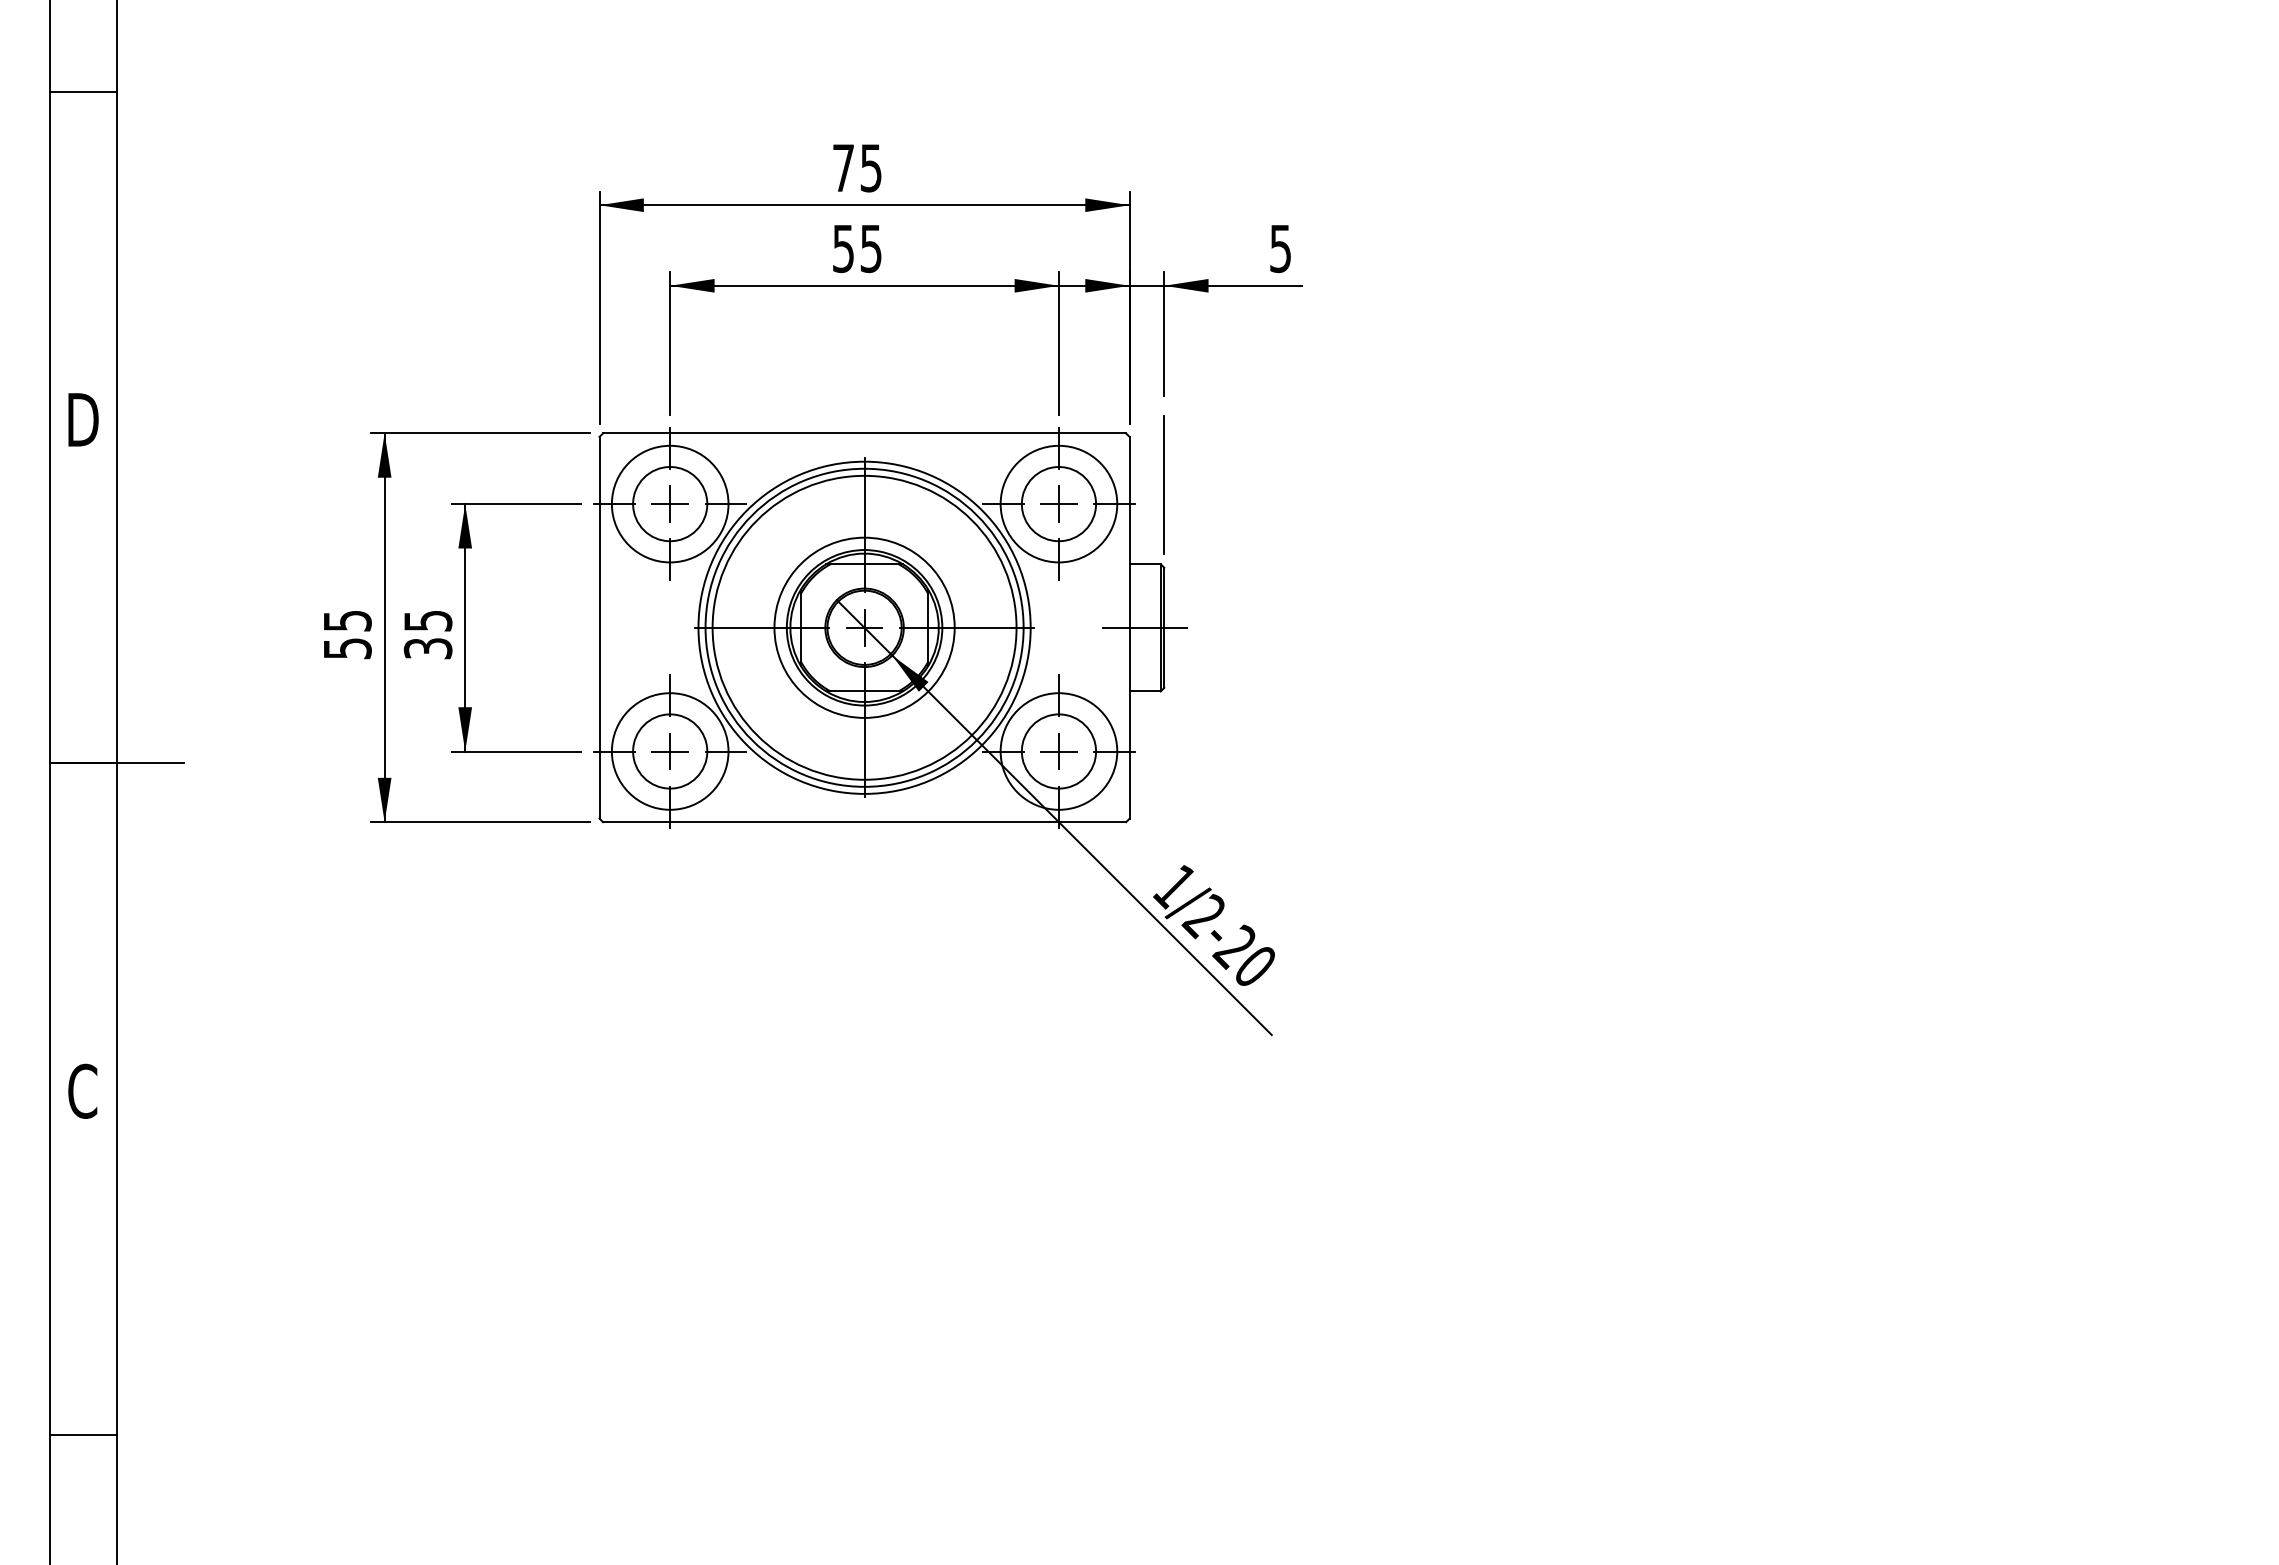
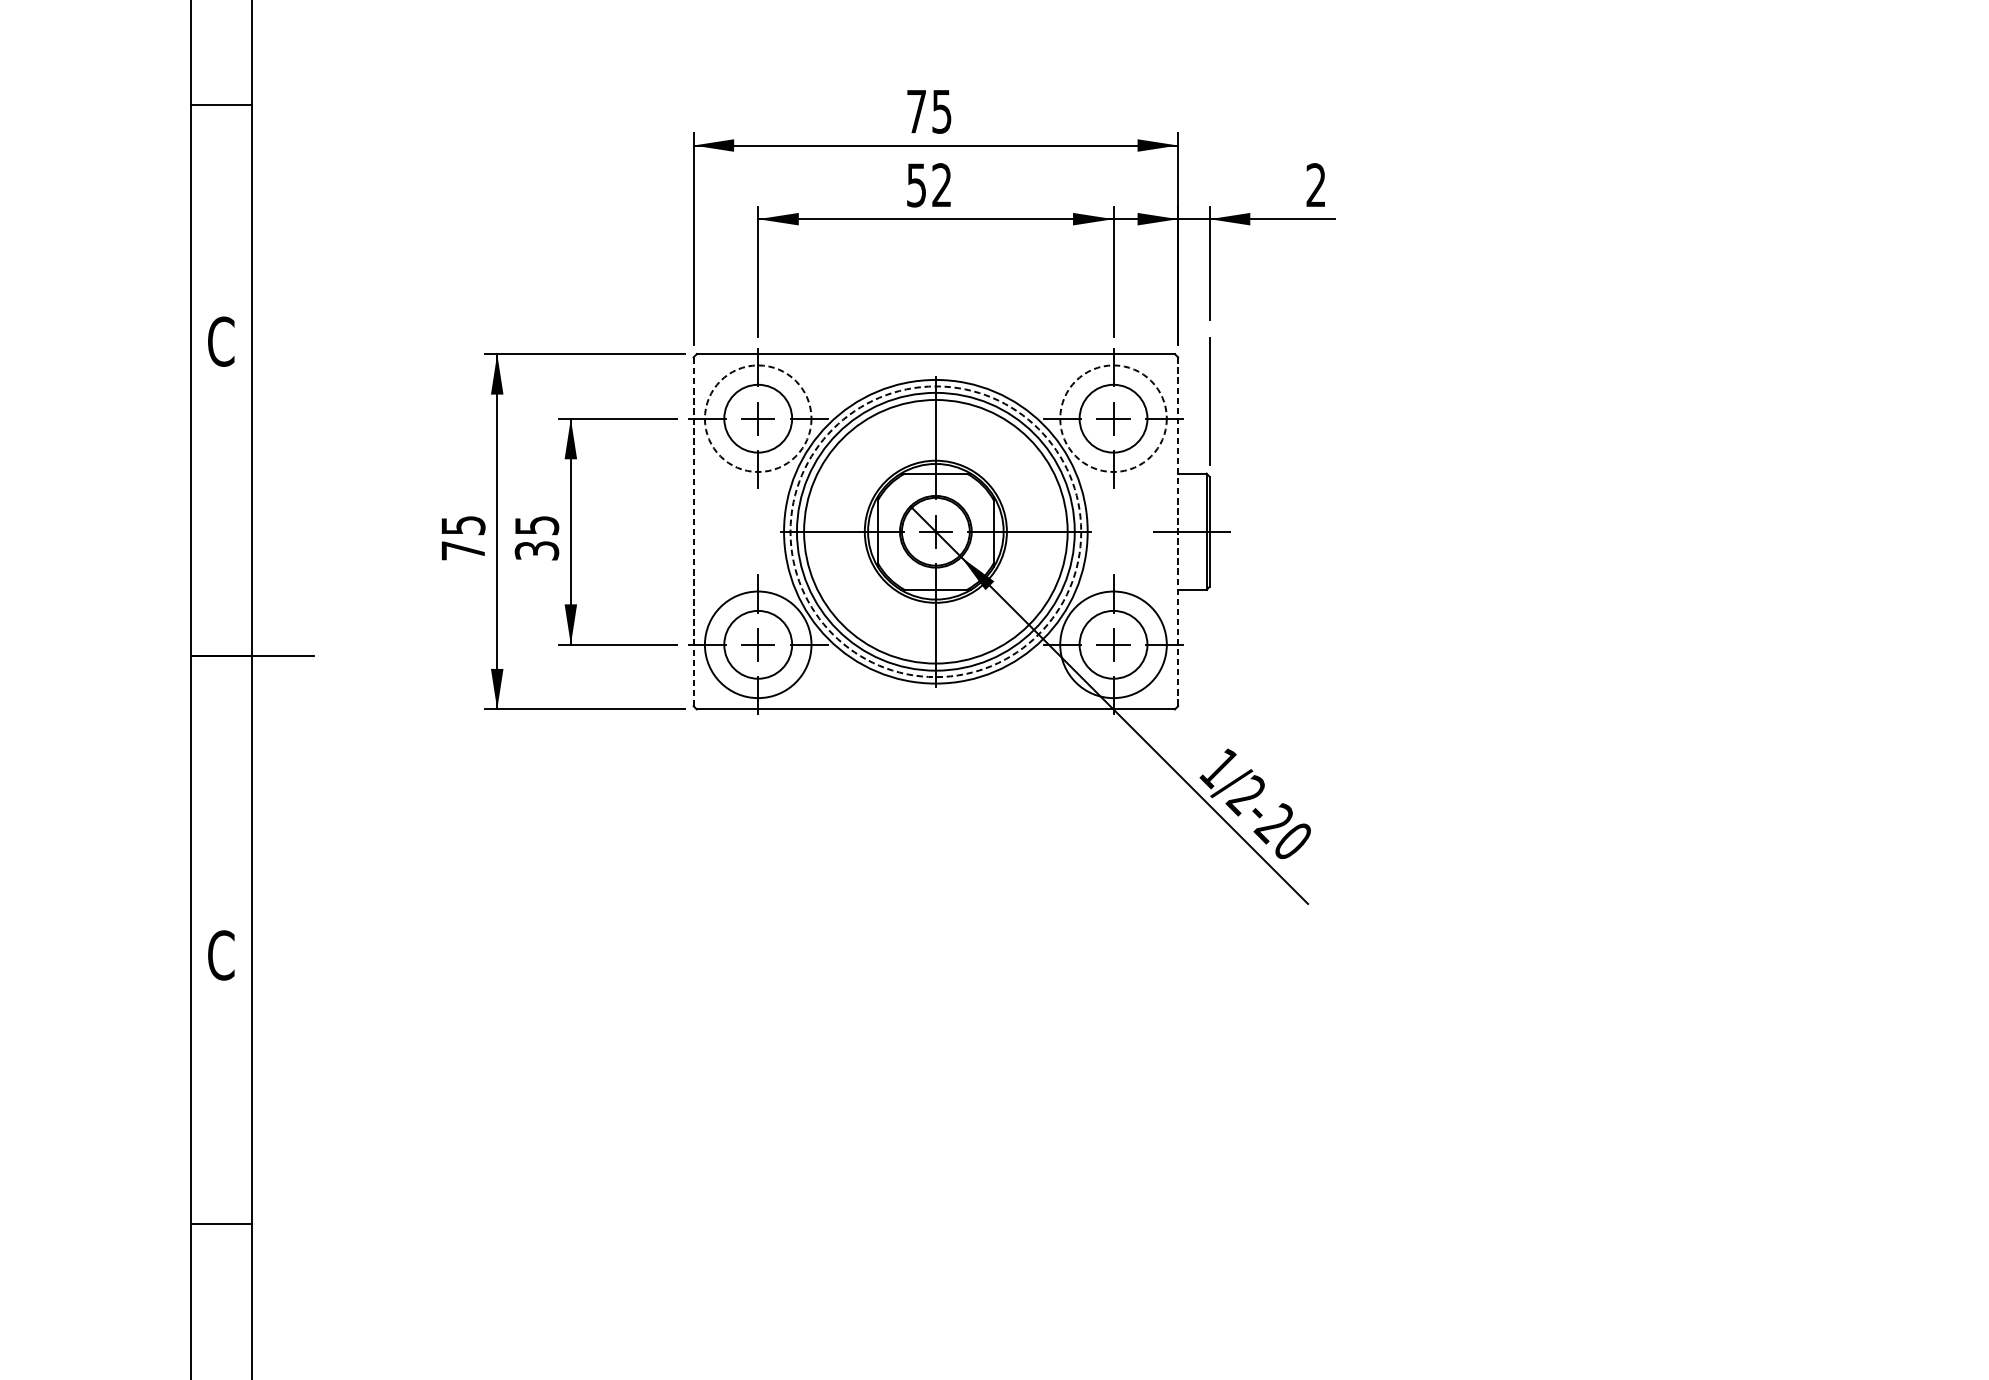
line: (82, 91) -> (221, 104), moved
text: (870, 248) -> (941, 185), 55 -> 52
text: (1280, 248) -> (1316, 185), 5 -> 2
text: (83, 419) -> (221, 341), D -> C
circle: (669, 503) -> (757, 418), solid -> dashed
circle: (1058, 503) -> (1113, 418), solid -> dashed
line: (599, 627) -> (693, 531), solid -> dashed
circle: (864, 627) -> (935, 531), size x1.6
circle: (864, 627) -> (935, 531), solid -> dashed
line: (1129, 627) -> (1178, 531), solid -> dashed
text: (347, 648) -> (463, 550), 55 -> 75
line: (82, 1434) -> (221, 1223), moved

